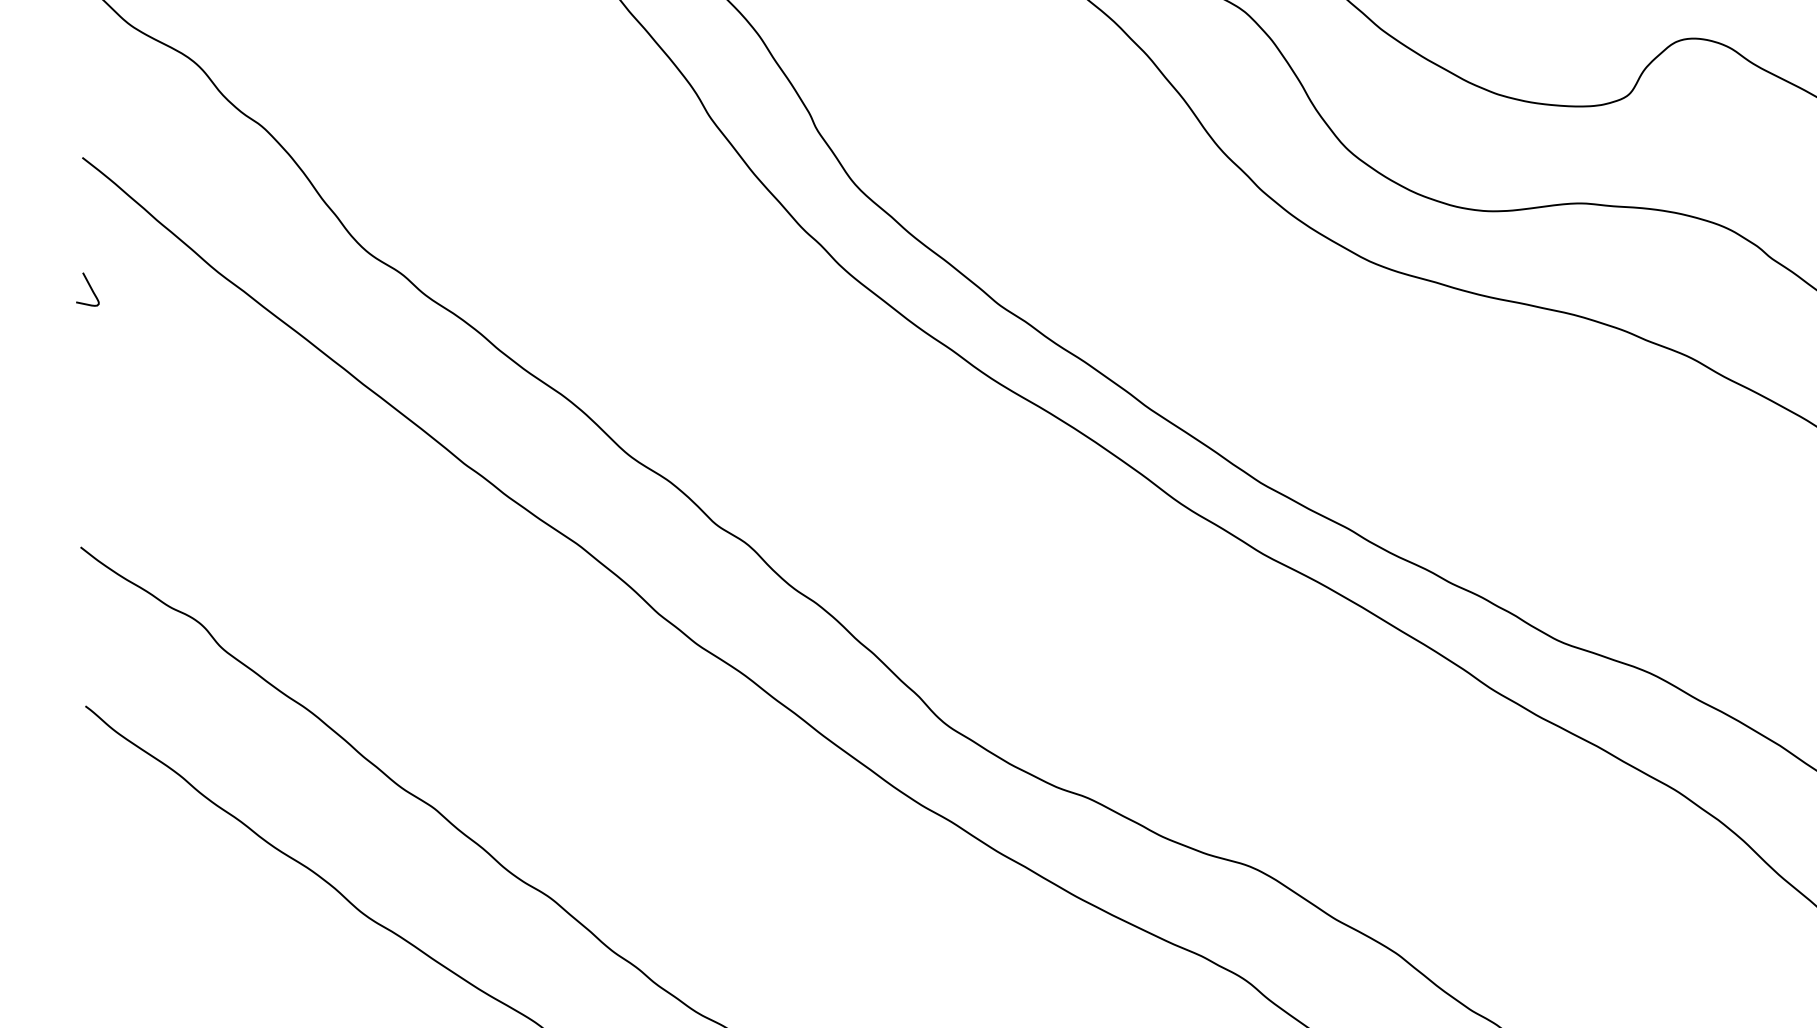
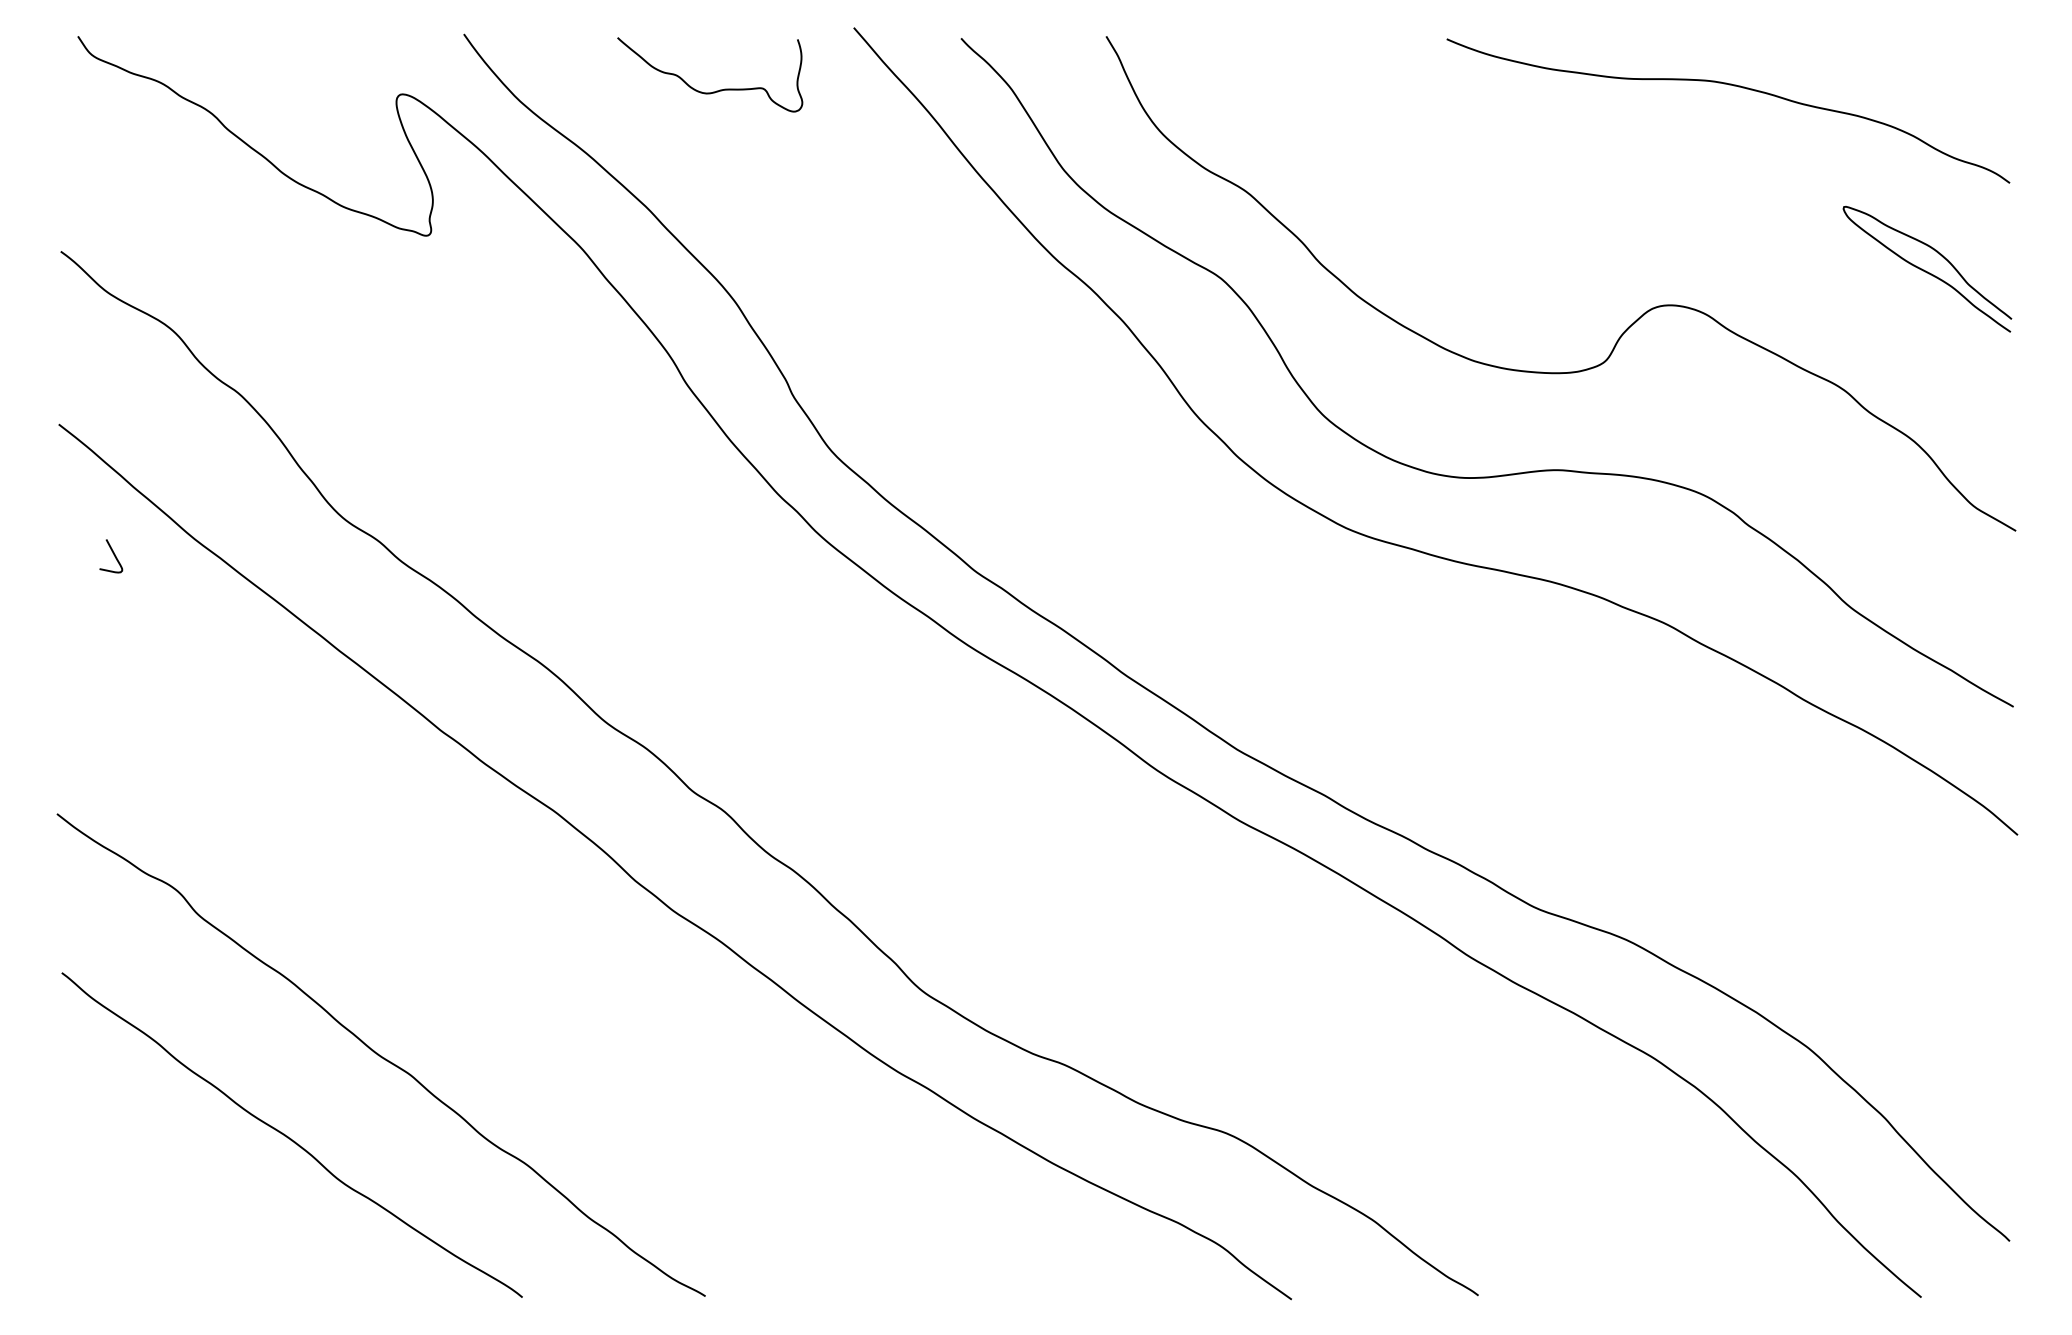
curve: (90, 288) -> (113, 555), moved

